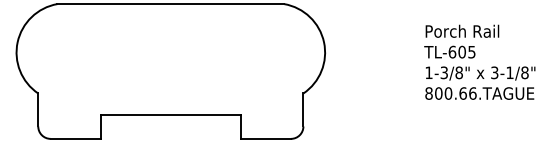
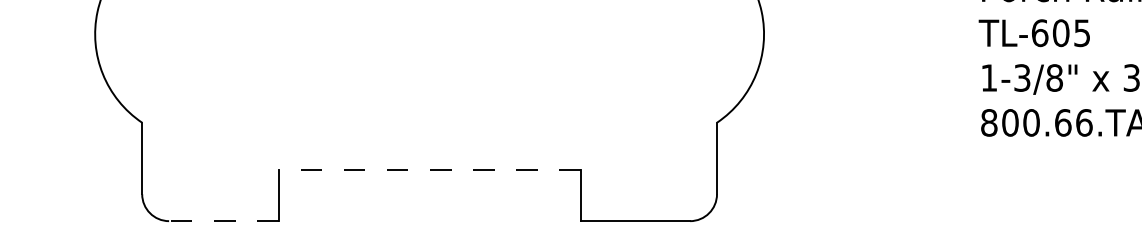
line: (170, 115) -> (428, 170), solid -> dashed
line: (75, 138) -> (222, 220), solid -> dashed

